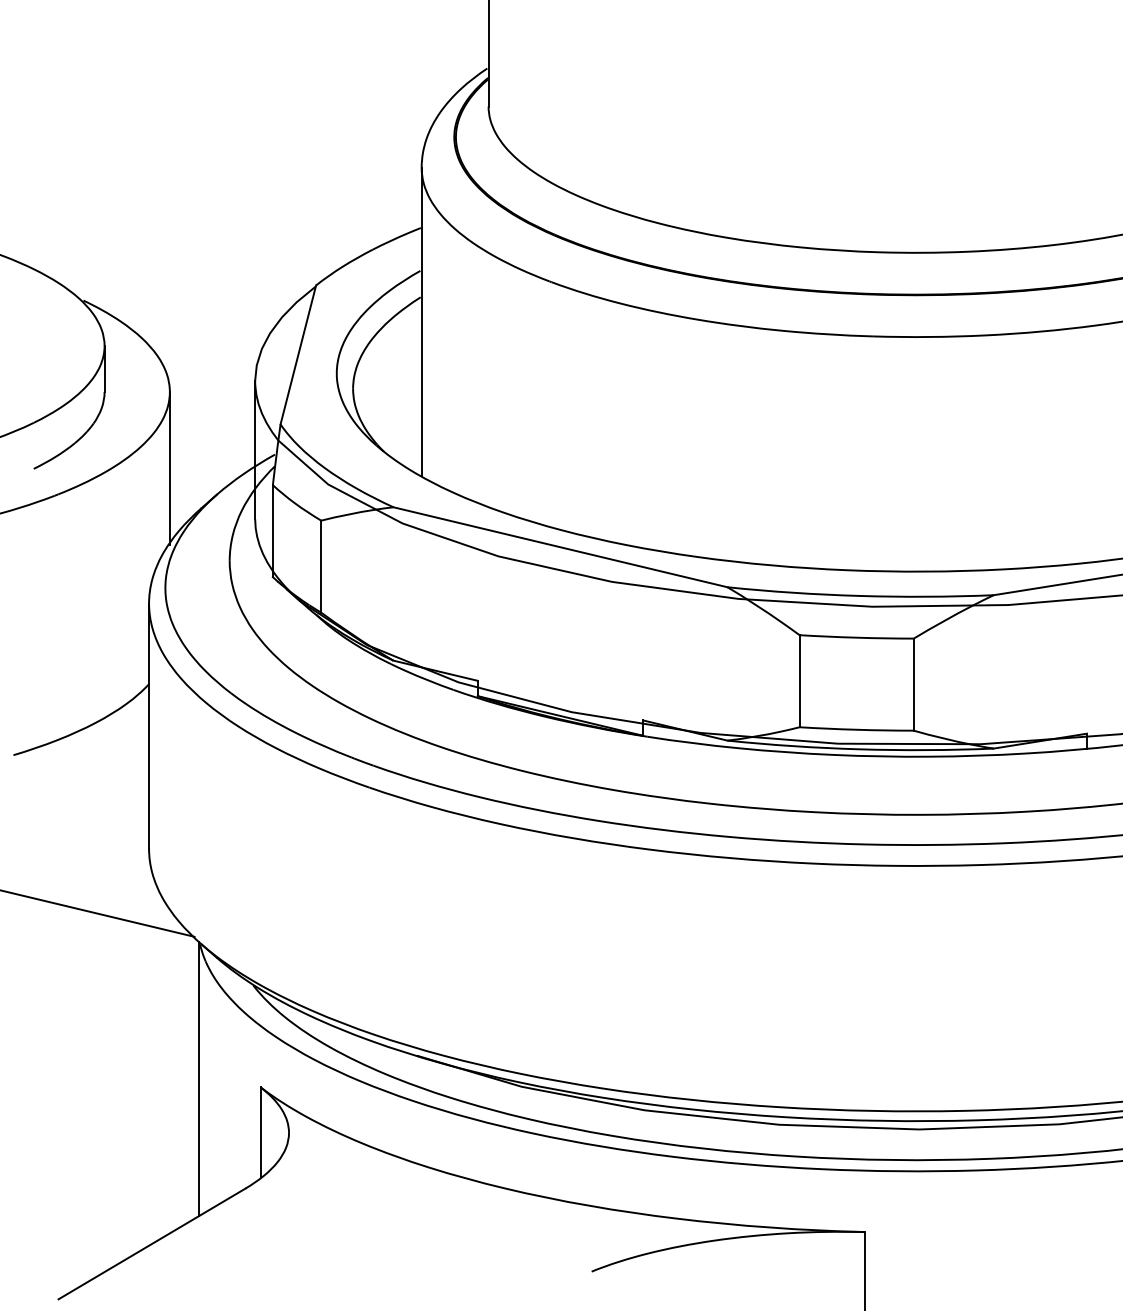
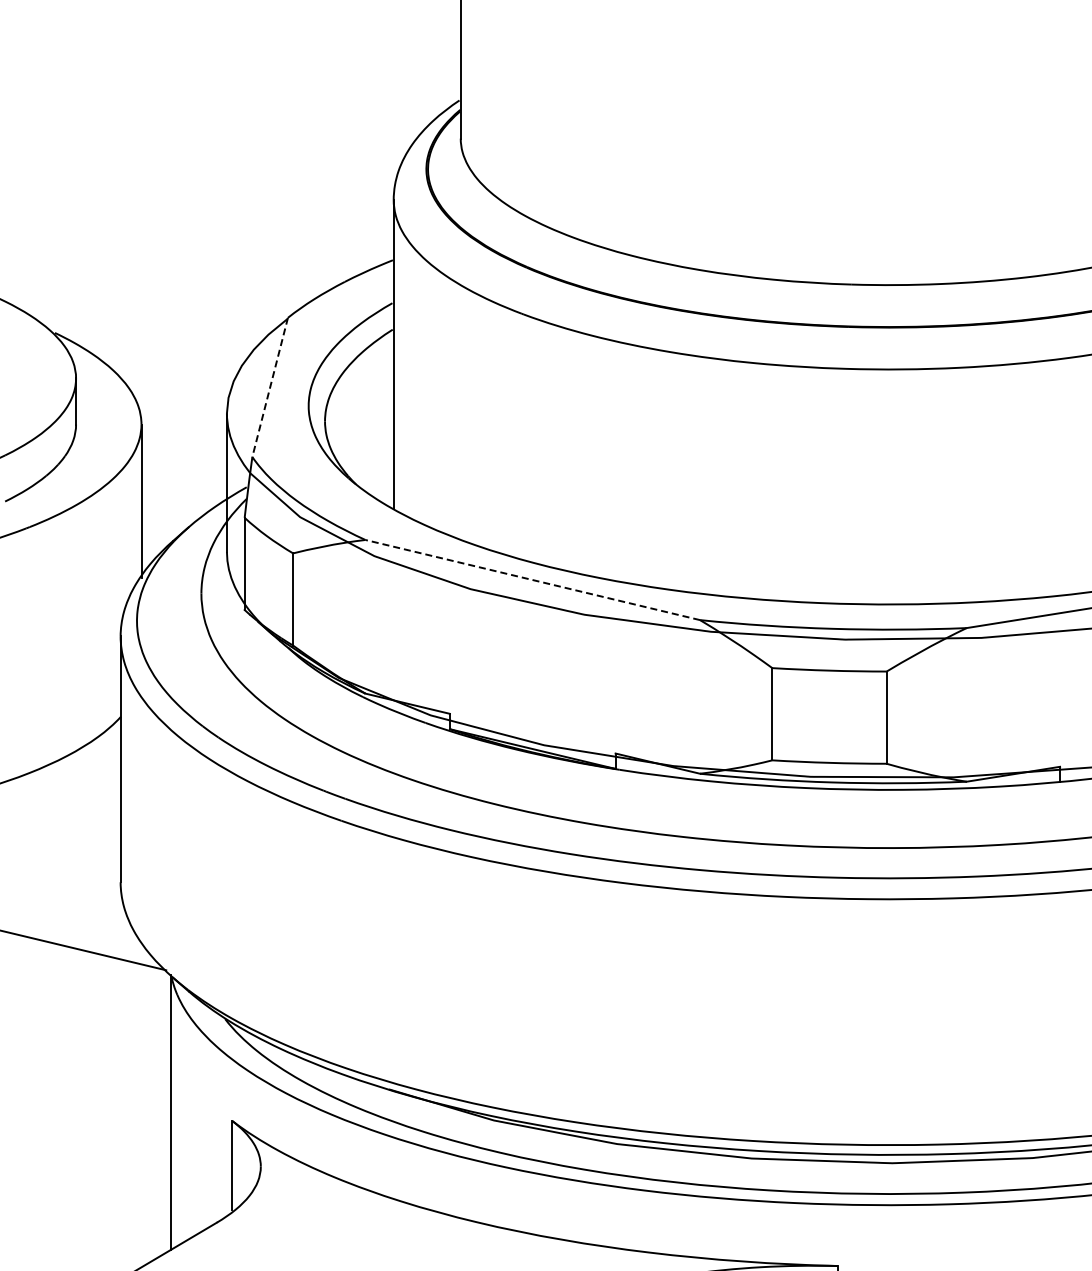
line: (298, 354) -> (270, 386), solid -> dashed
line: (560, 547) -> (532, 580), solid -> dashed

